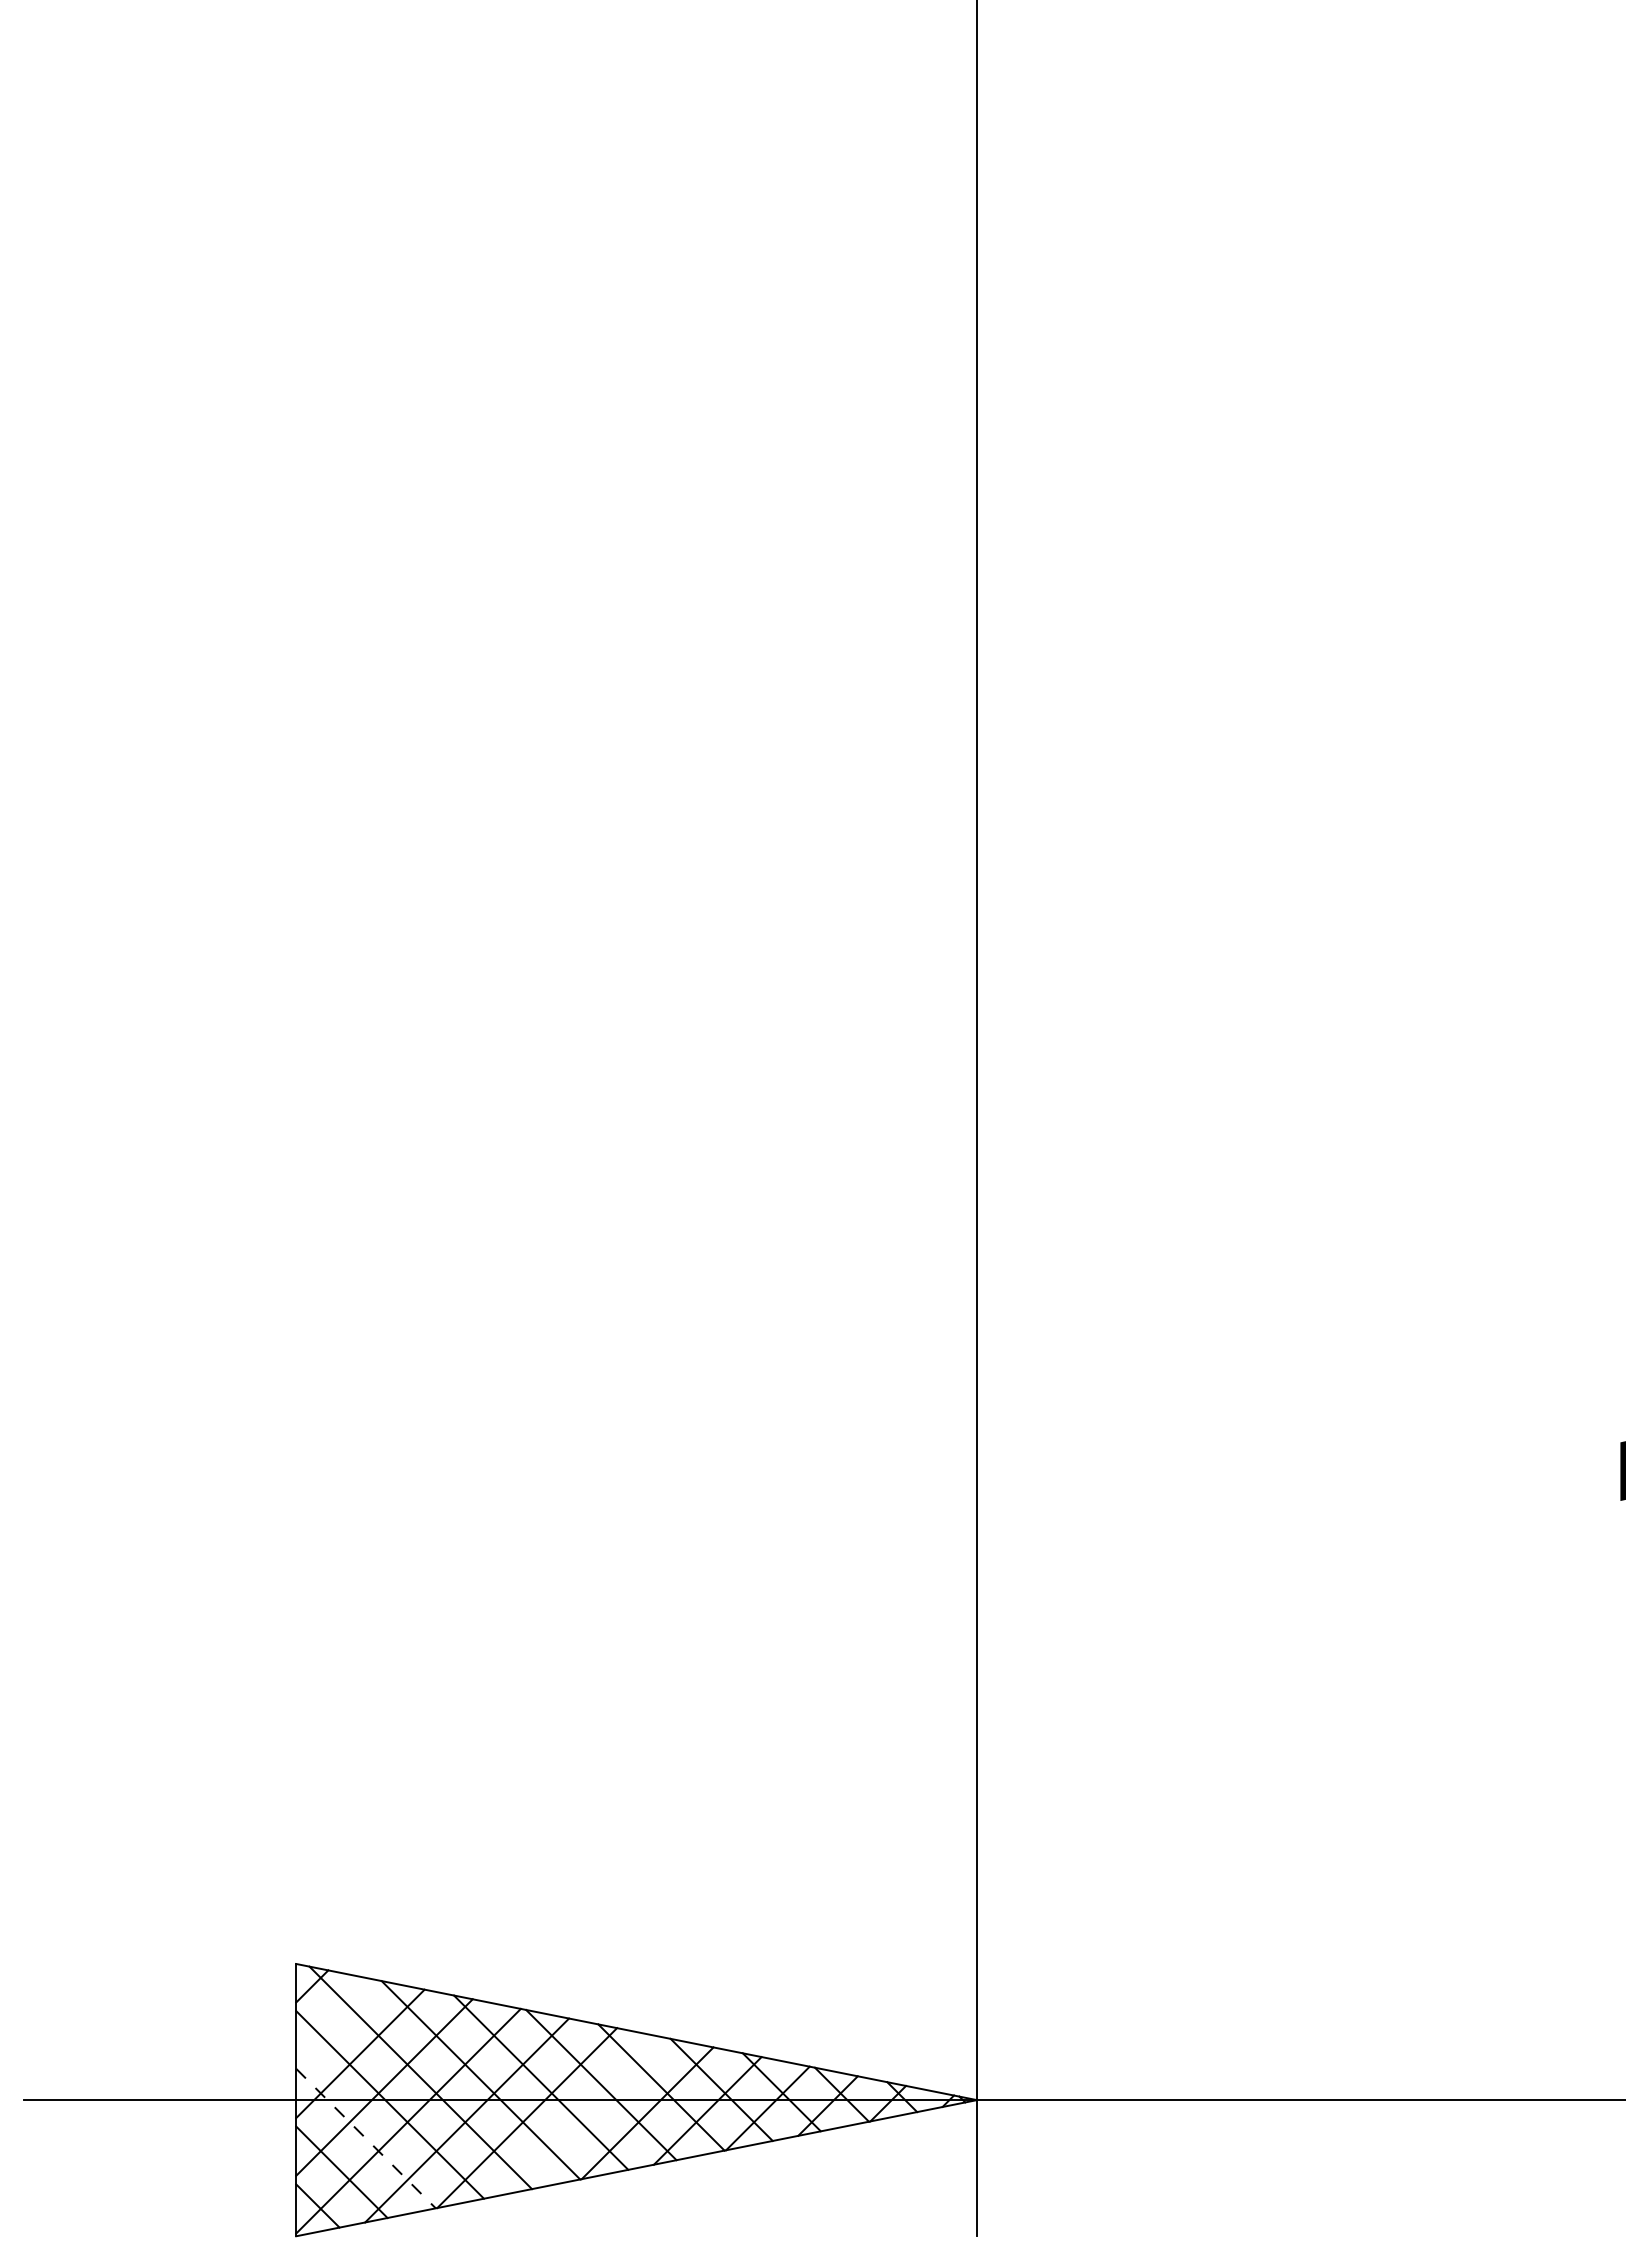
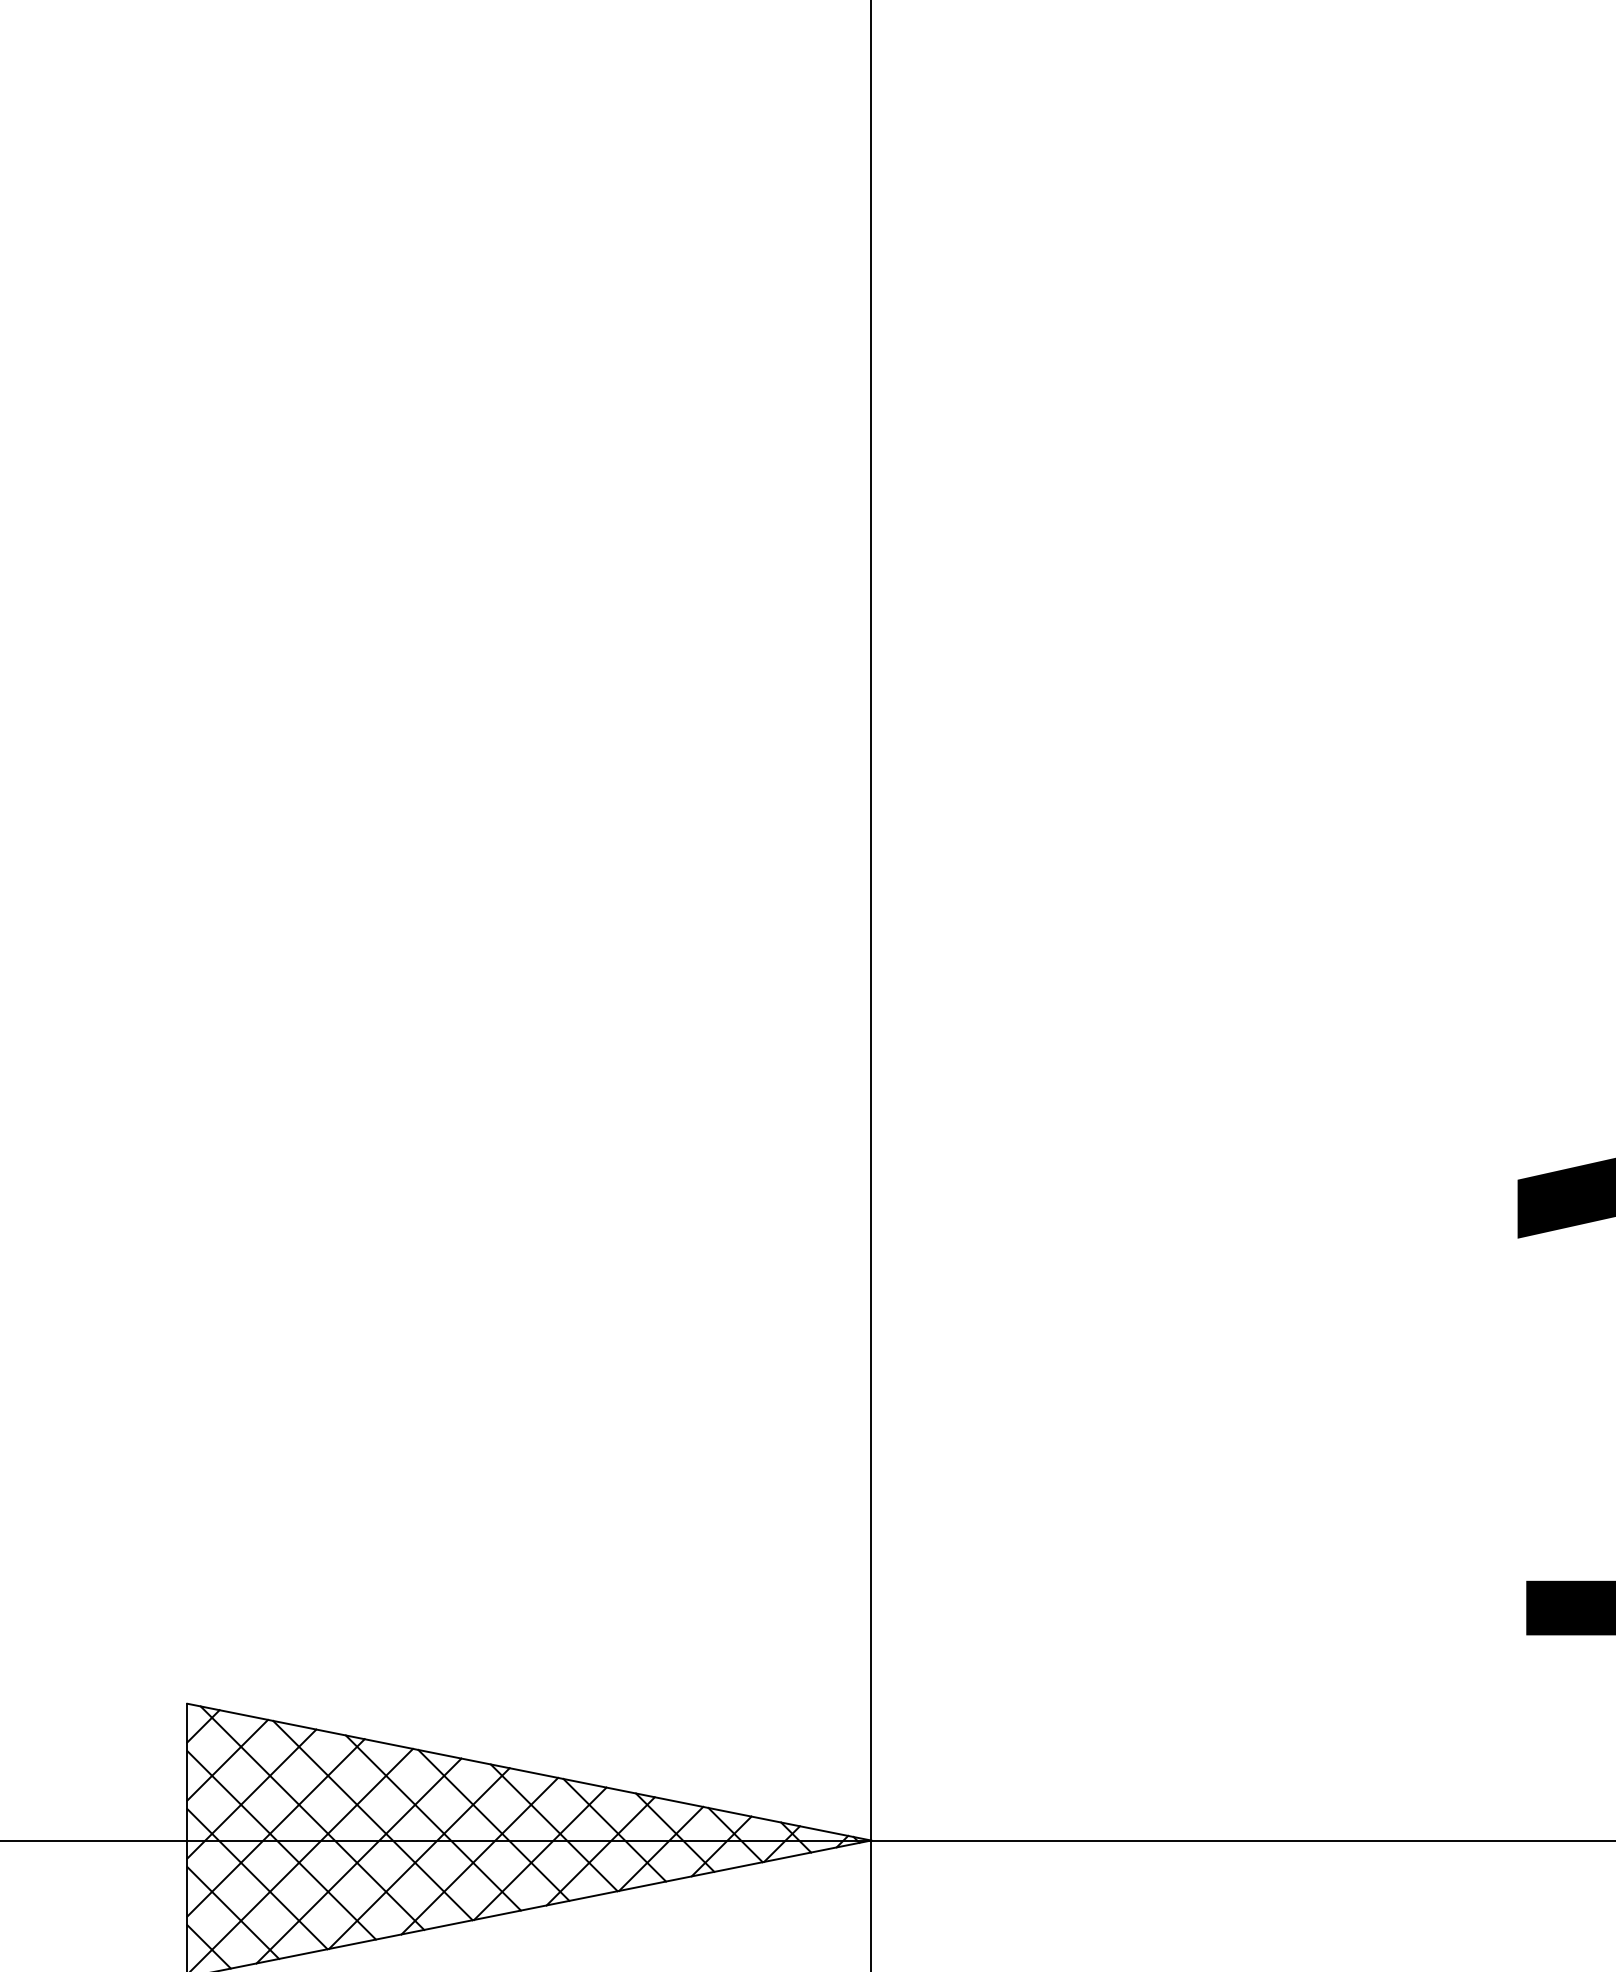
line: (336, 2020) -> (227, 1760), added
line: (587, 2115) -> (479, 1855), added
line: (366, 2138) -> (257, 1879), dashed -> solid

